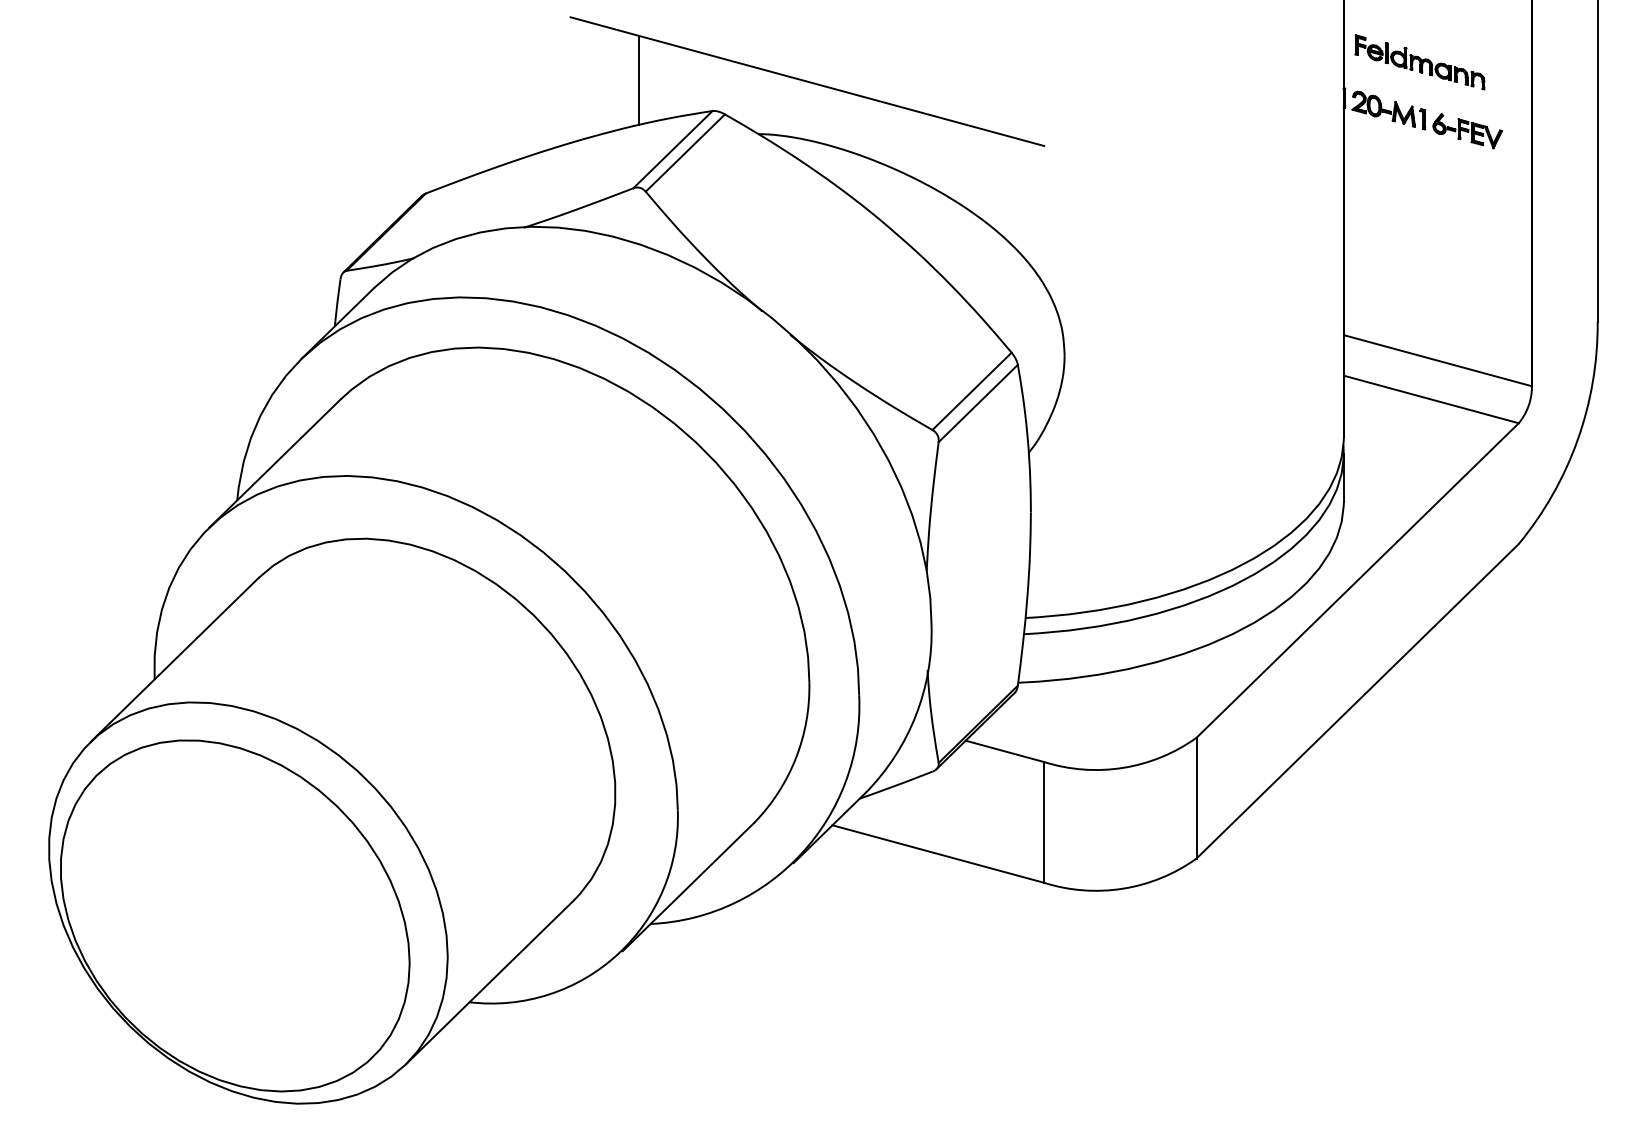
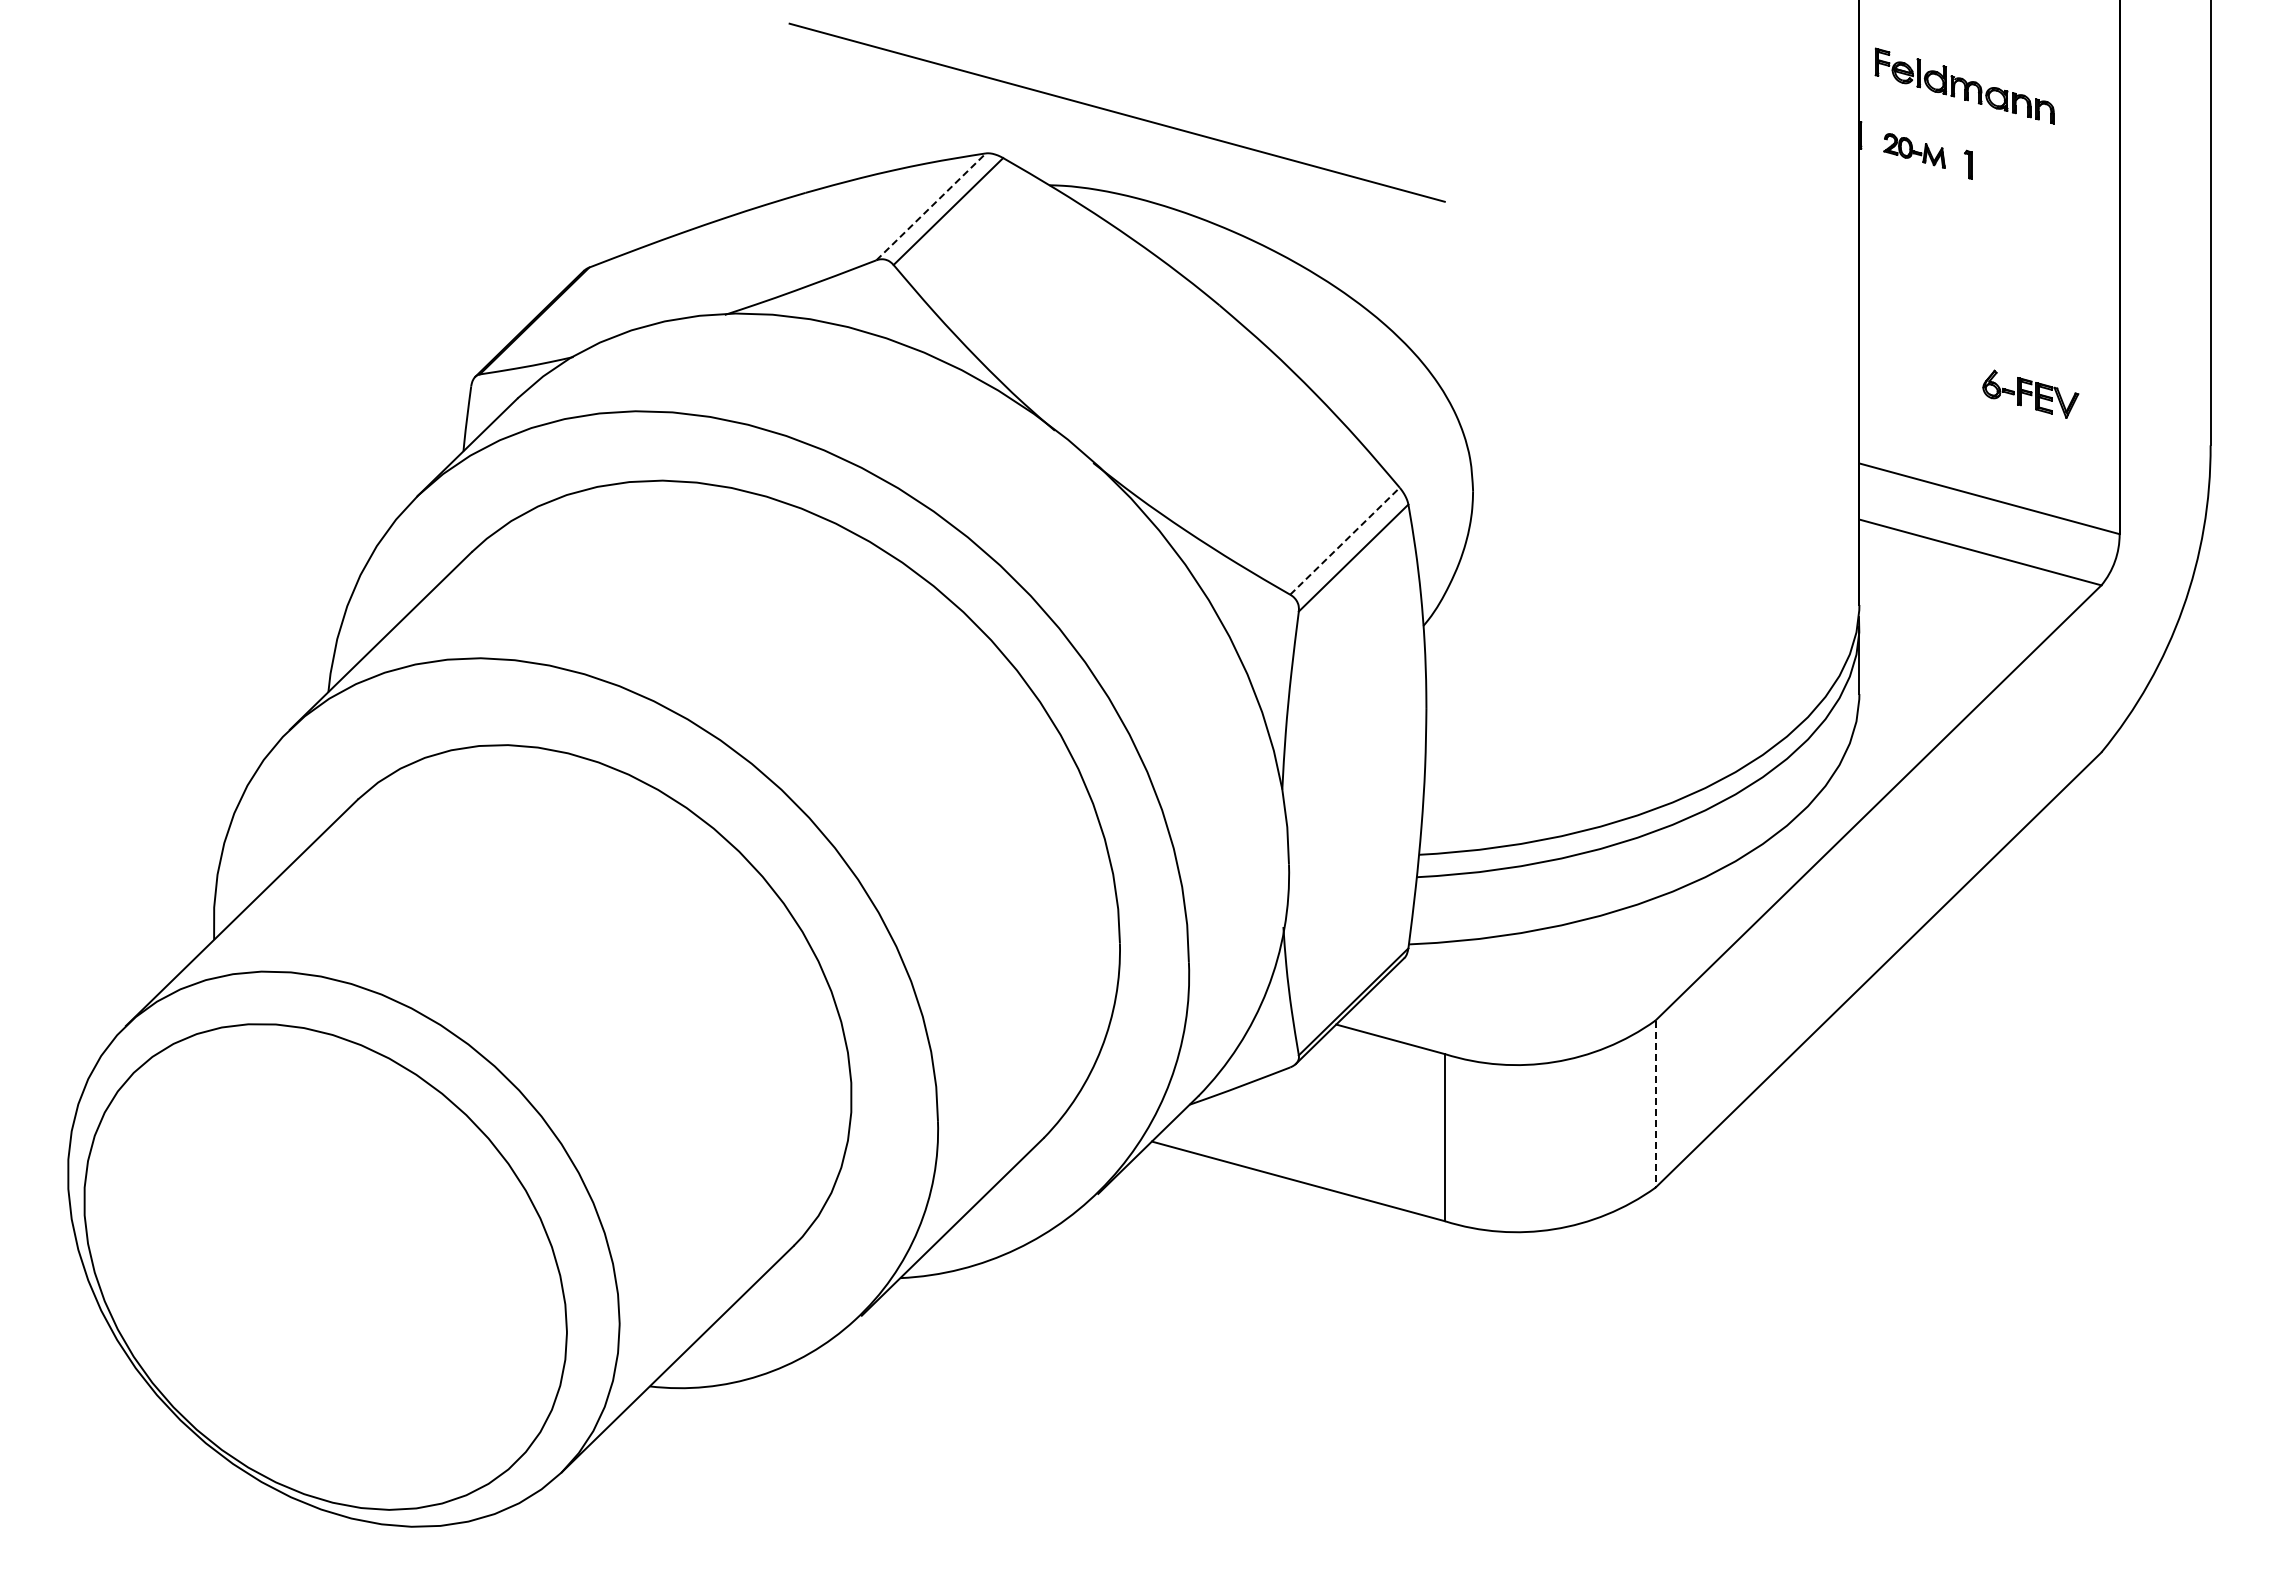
line: (639, 80) -> (884, 110), removed
part: (1383, 108) -> (1914, 150), size x0.7
part: (1467, 130) -> (2030, 393), moved
line: (673, 149) -> (931, 206), solid -> dashed
line: (972, 391) -> (1345, 541), solid -> dashed
line: (1196, 798) -> (1655, 1104), solid -> dashed

